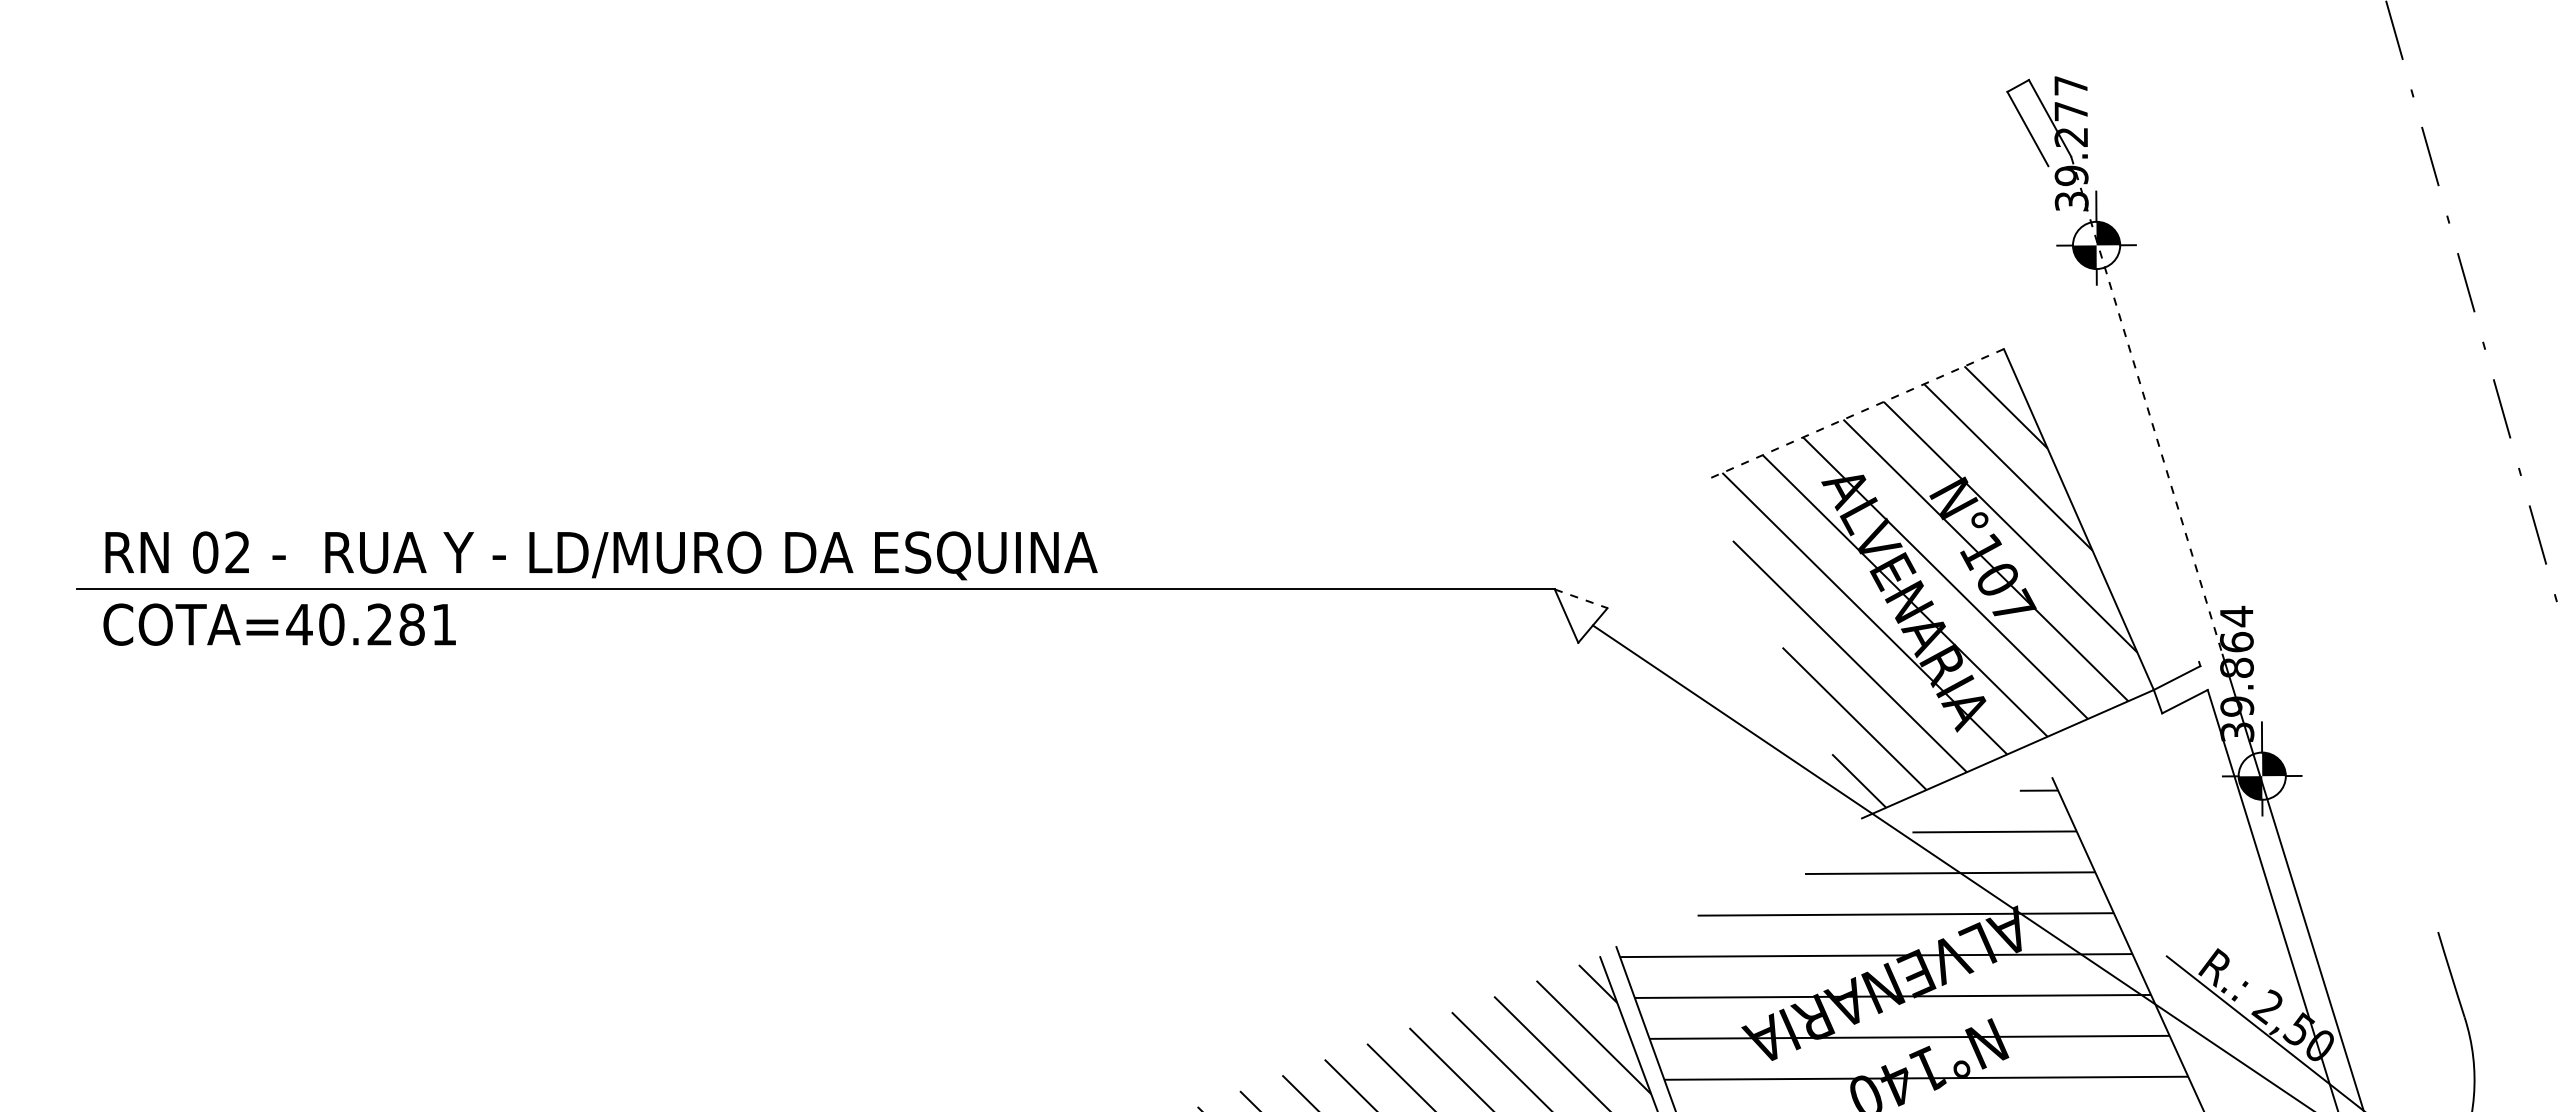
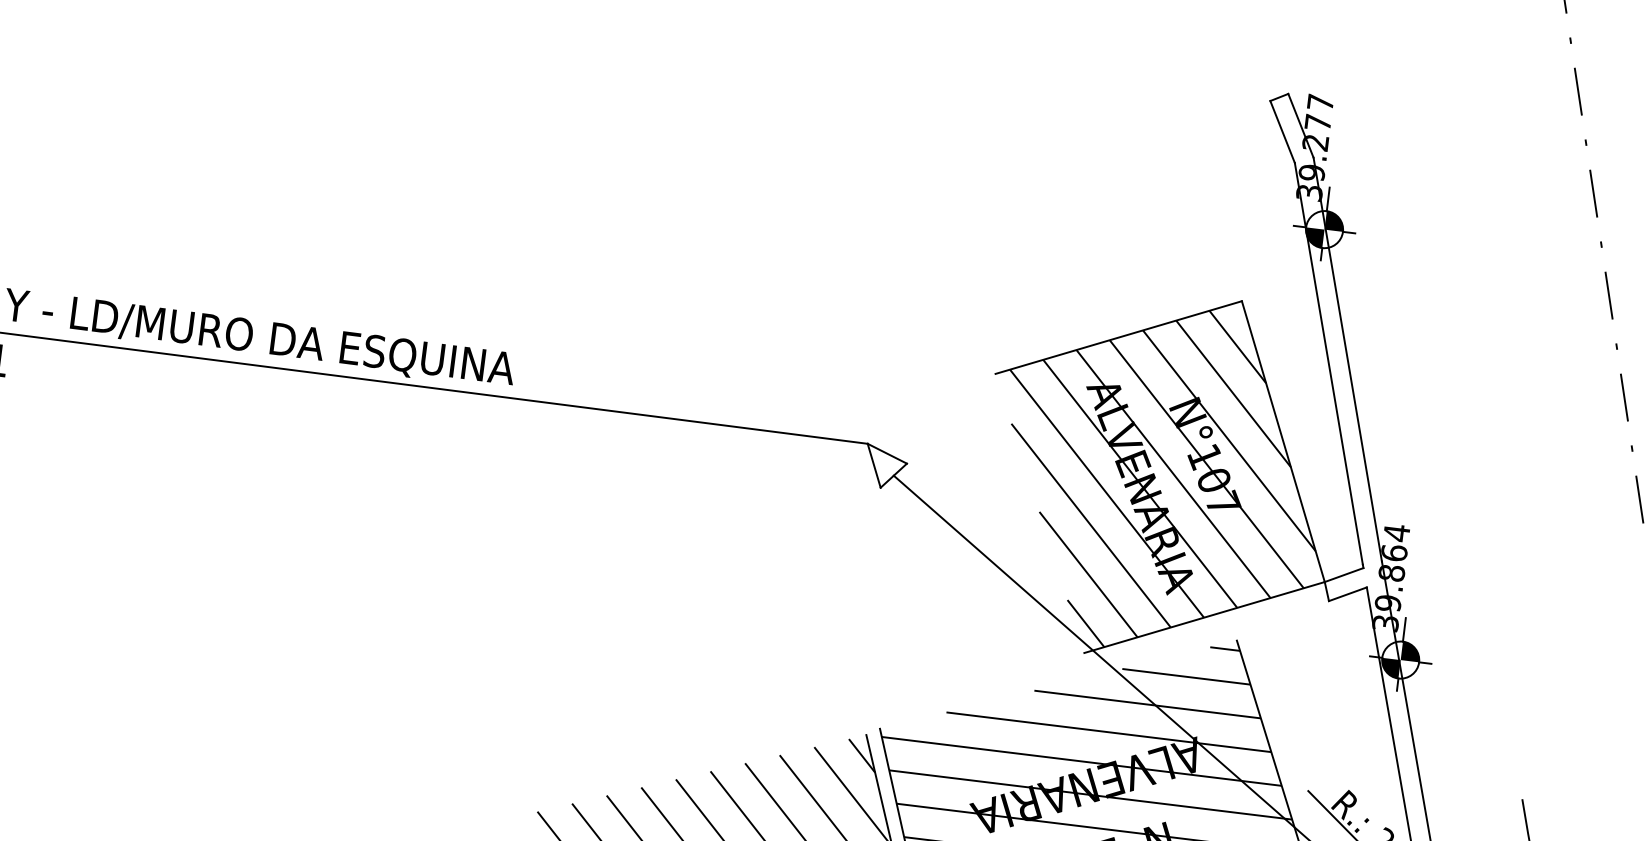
line: (2147, 406) -> (1348, 360), dashed -> solid
line: (2123, 413) -> (1328, 363), added
line: (1853, 415) -> (1117, 337), dashed -> solid
line: (1581, 598) -> (887, 453), dashed -> solid

